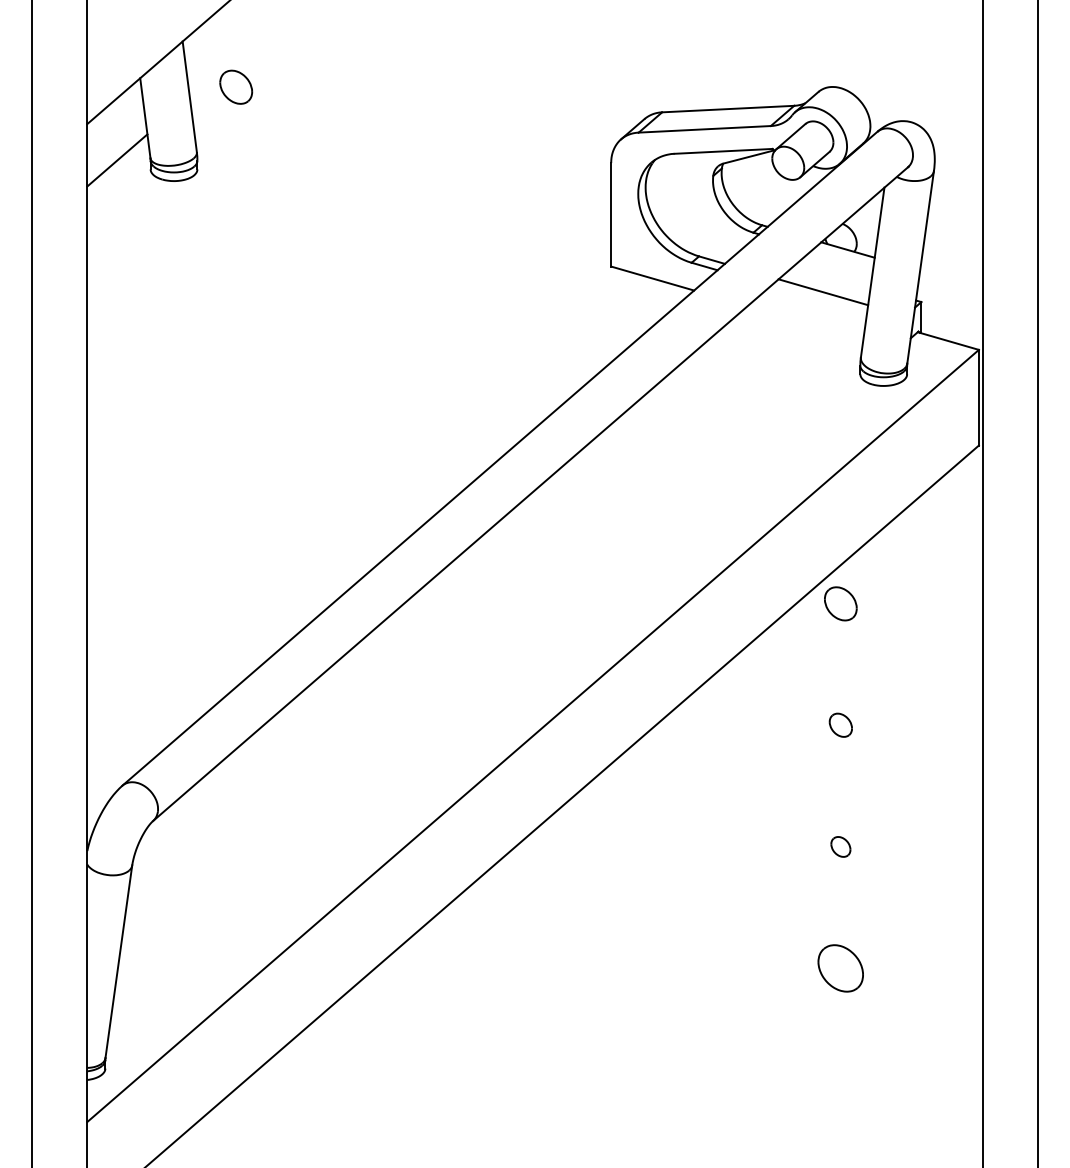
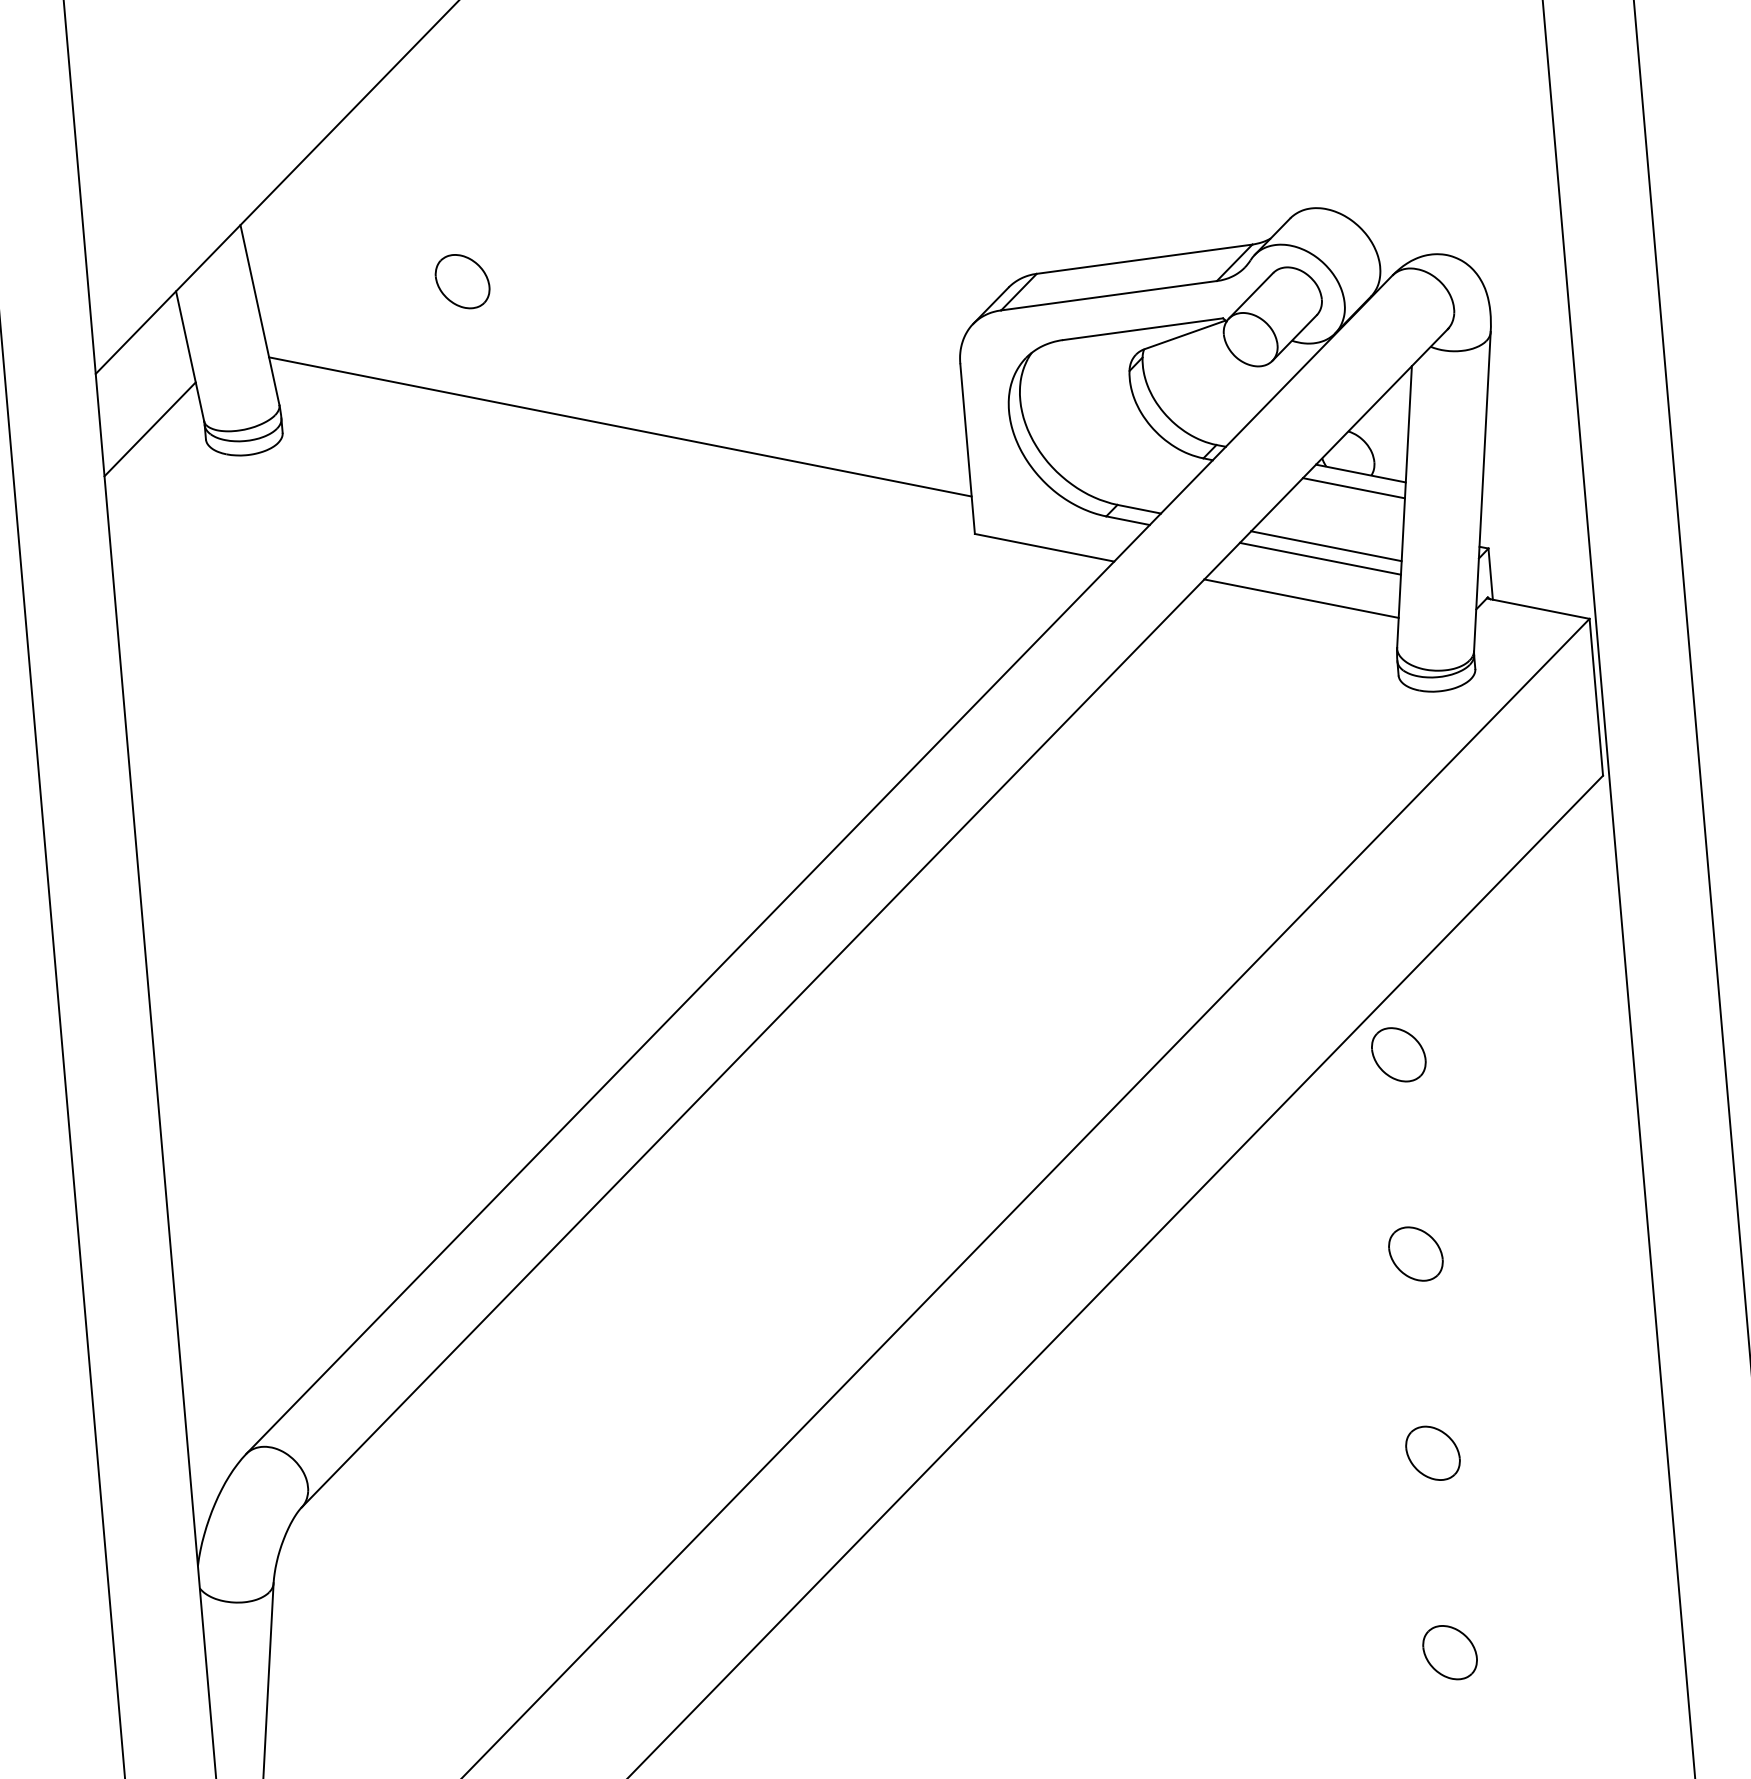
part: (236, 86) -> (462, 280), moved
line: (402, 183) -> (620, 427), added
line: (842, 258) -> (1353, 488), added
line: (819, 299) -> (1321, 558), added
line: (805, 322) -> (1301, 598), added
part: (840, 724) -> (1415, 1252), size x1.43
part: (840, 846) -> (1432, 1452), size x1.67
part: (840, 968) -> (1449, 1652), size x0.71

